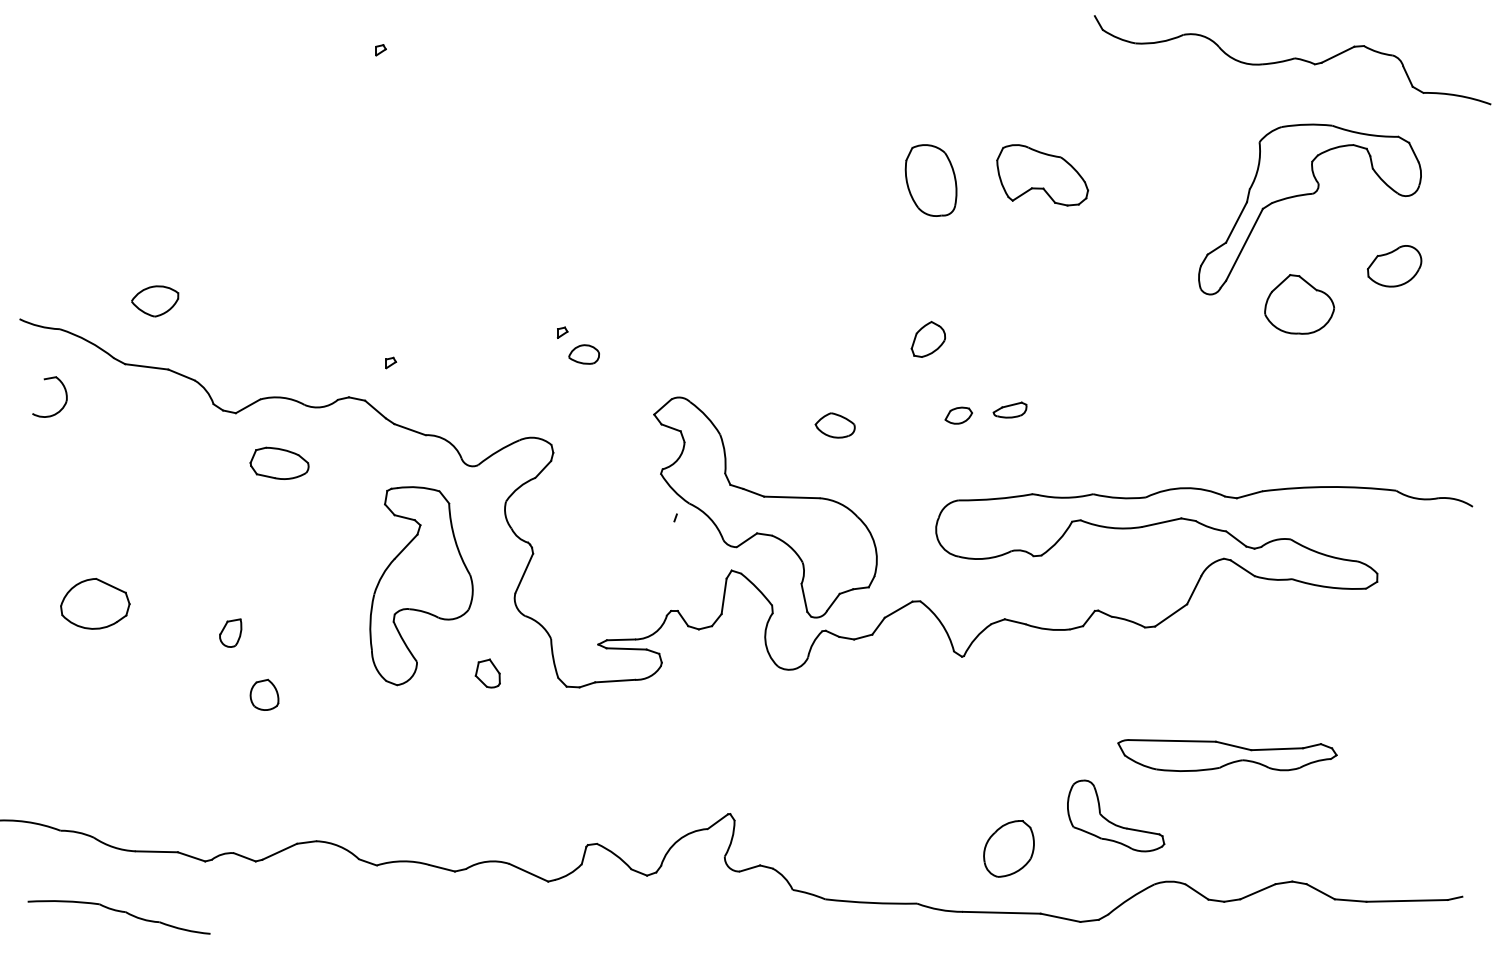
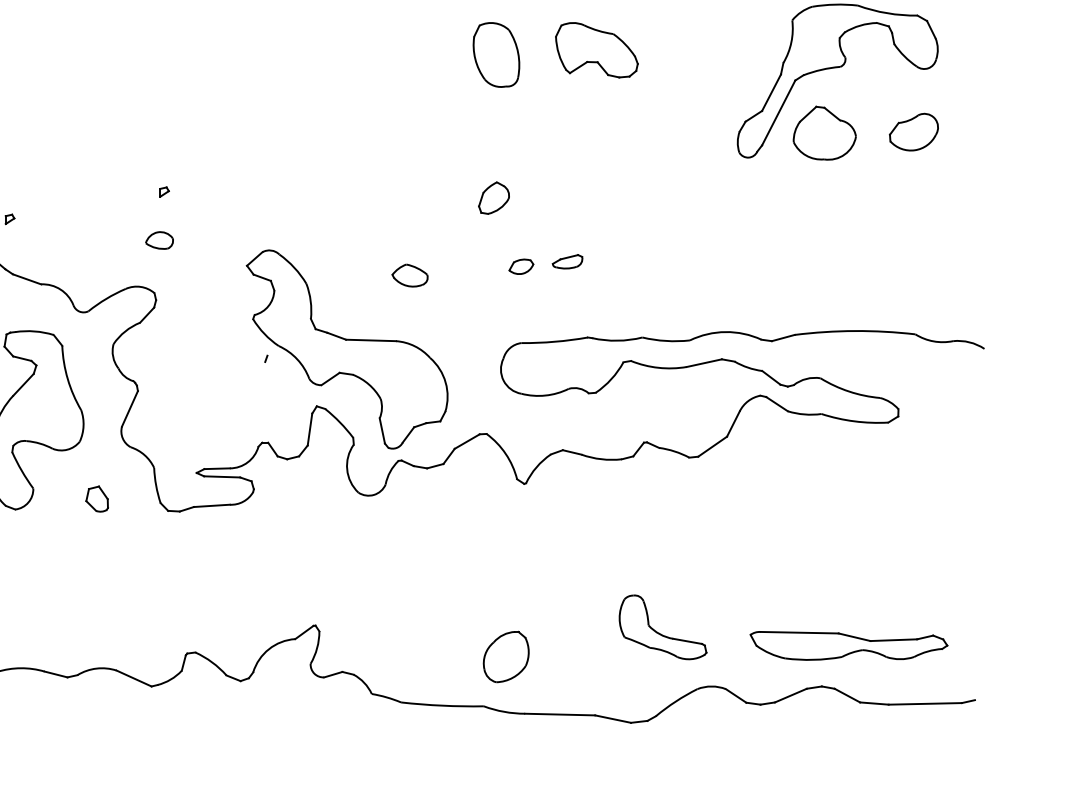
part: (1299, 304) -> (824, 133), moved
part: (583, 354) -> (159, 240), moved
part: (1227, 755) -> (849, 645), moved
part: (1008, 848) -> (505, 656), moved

